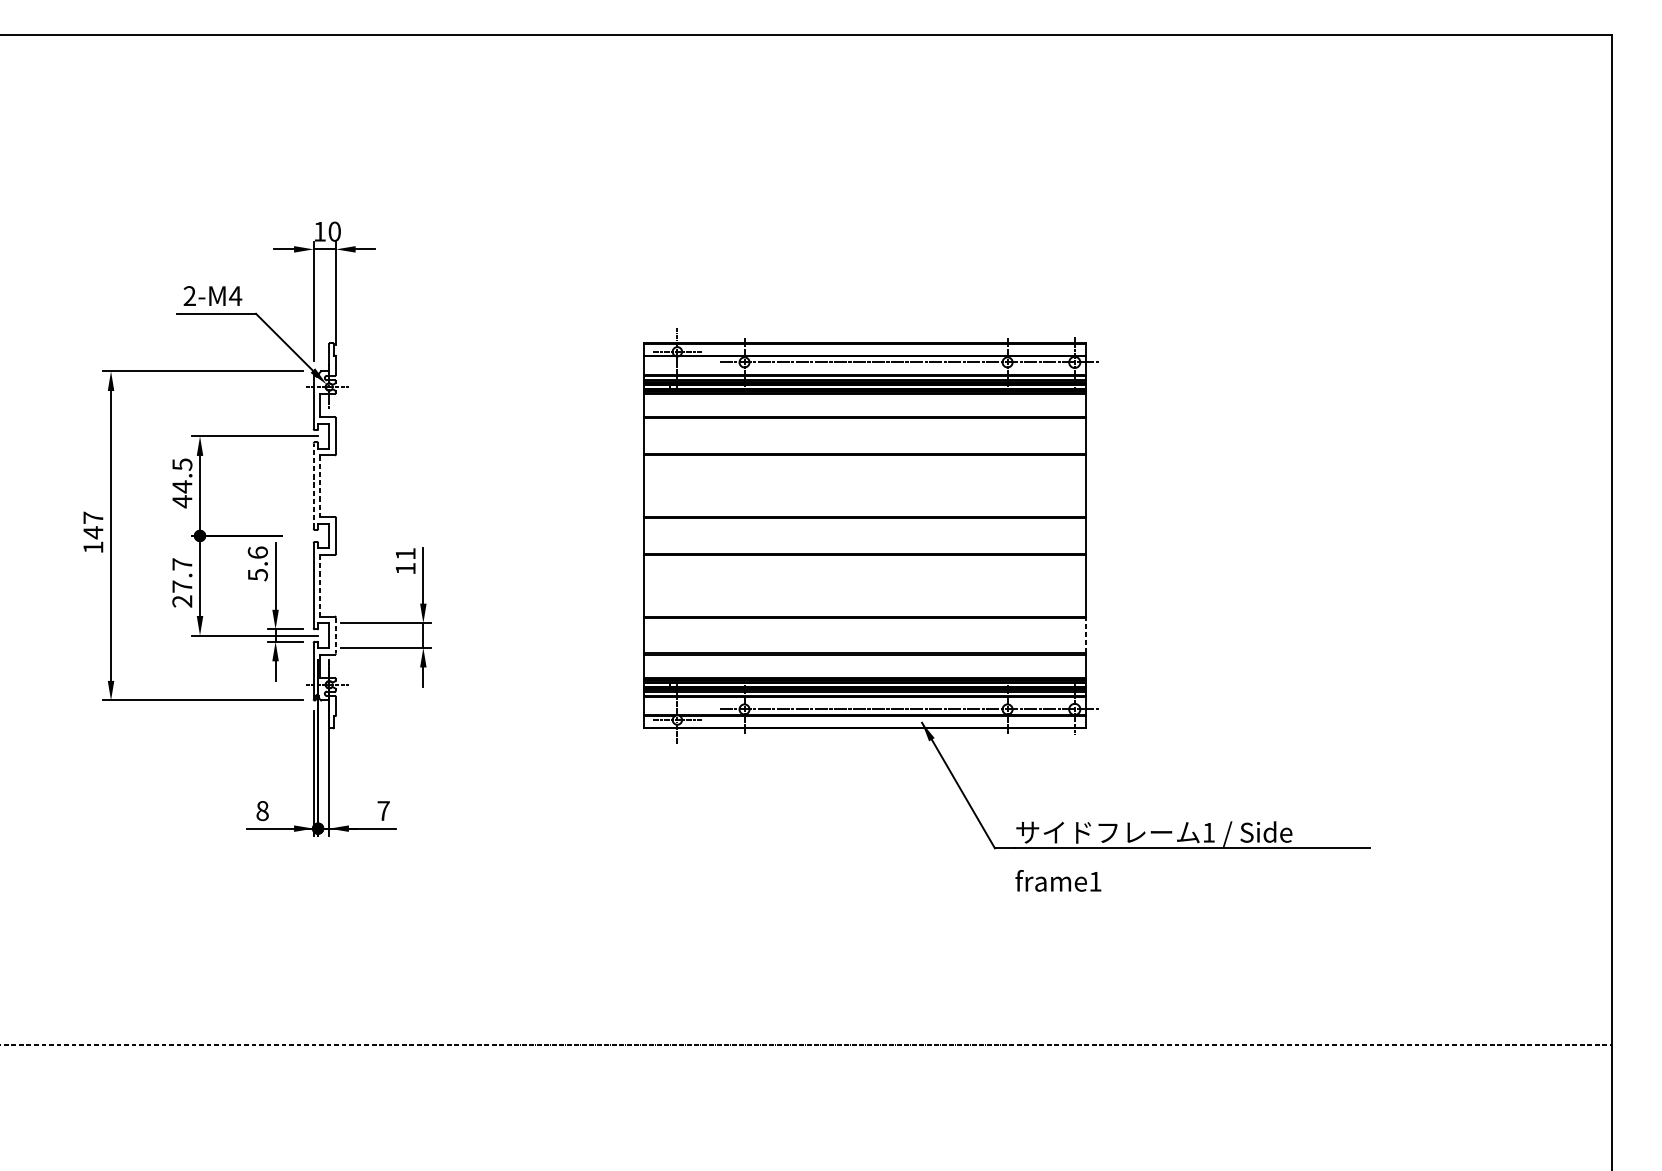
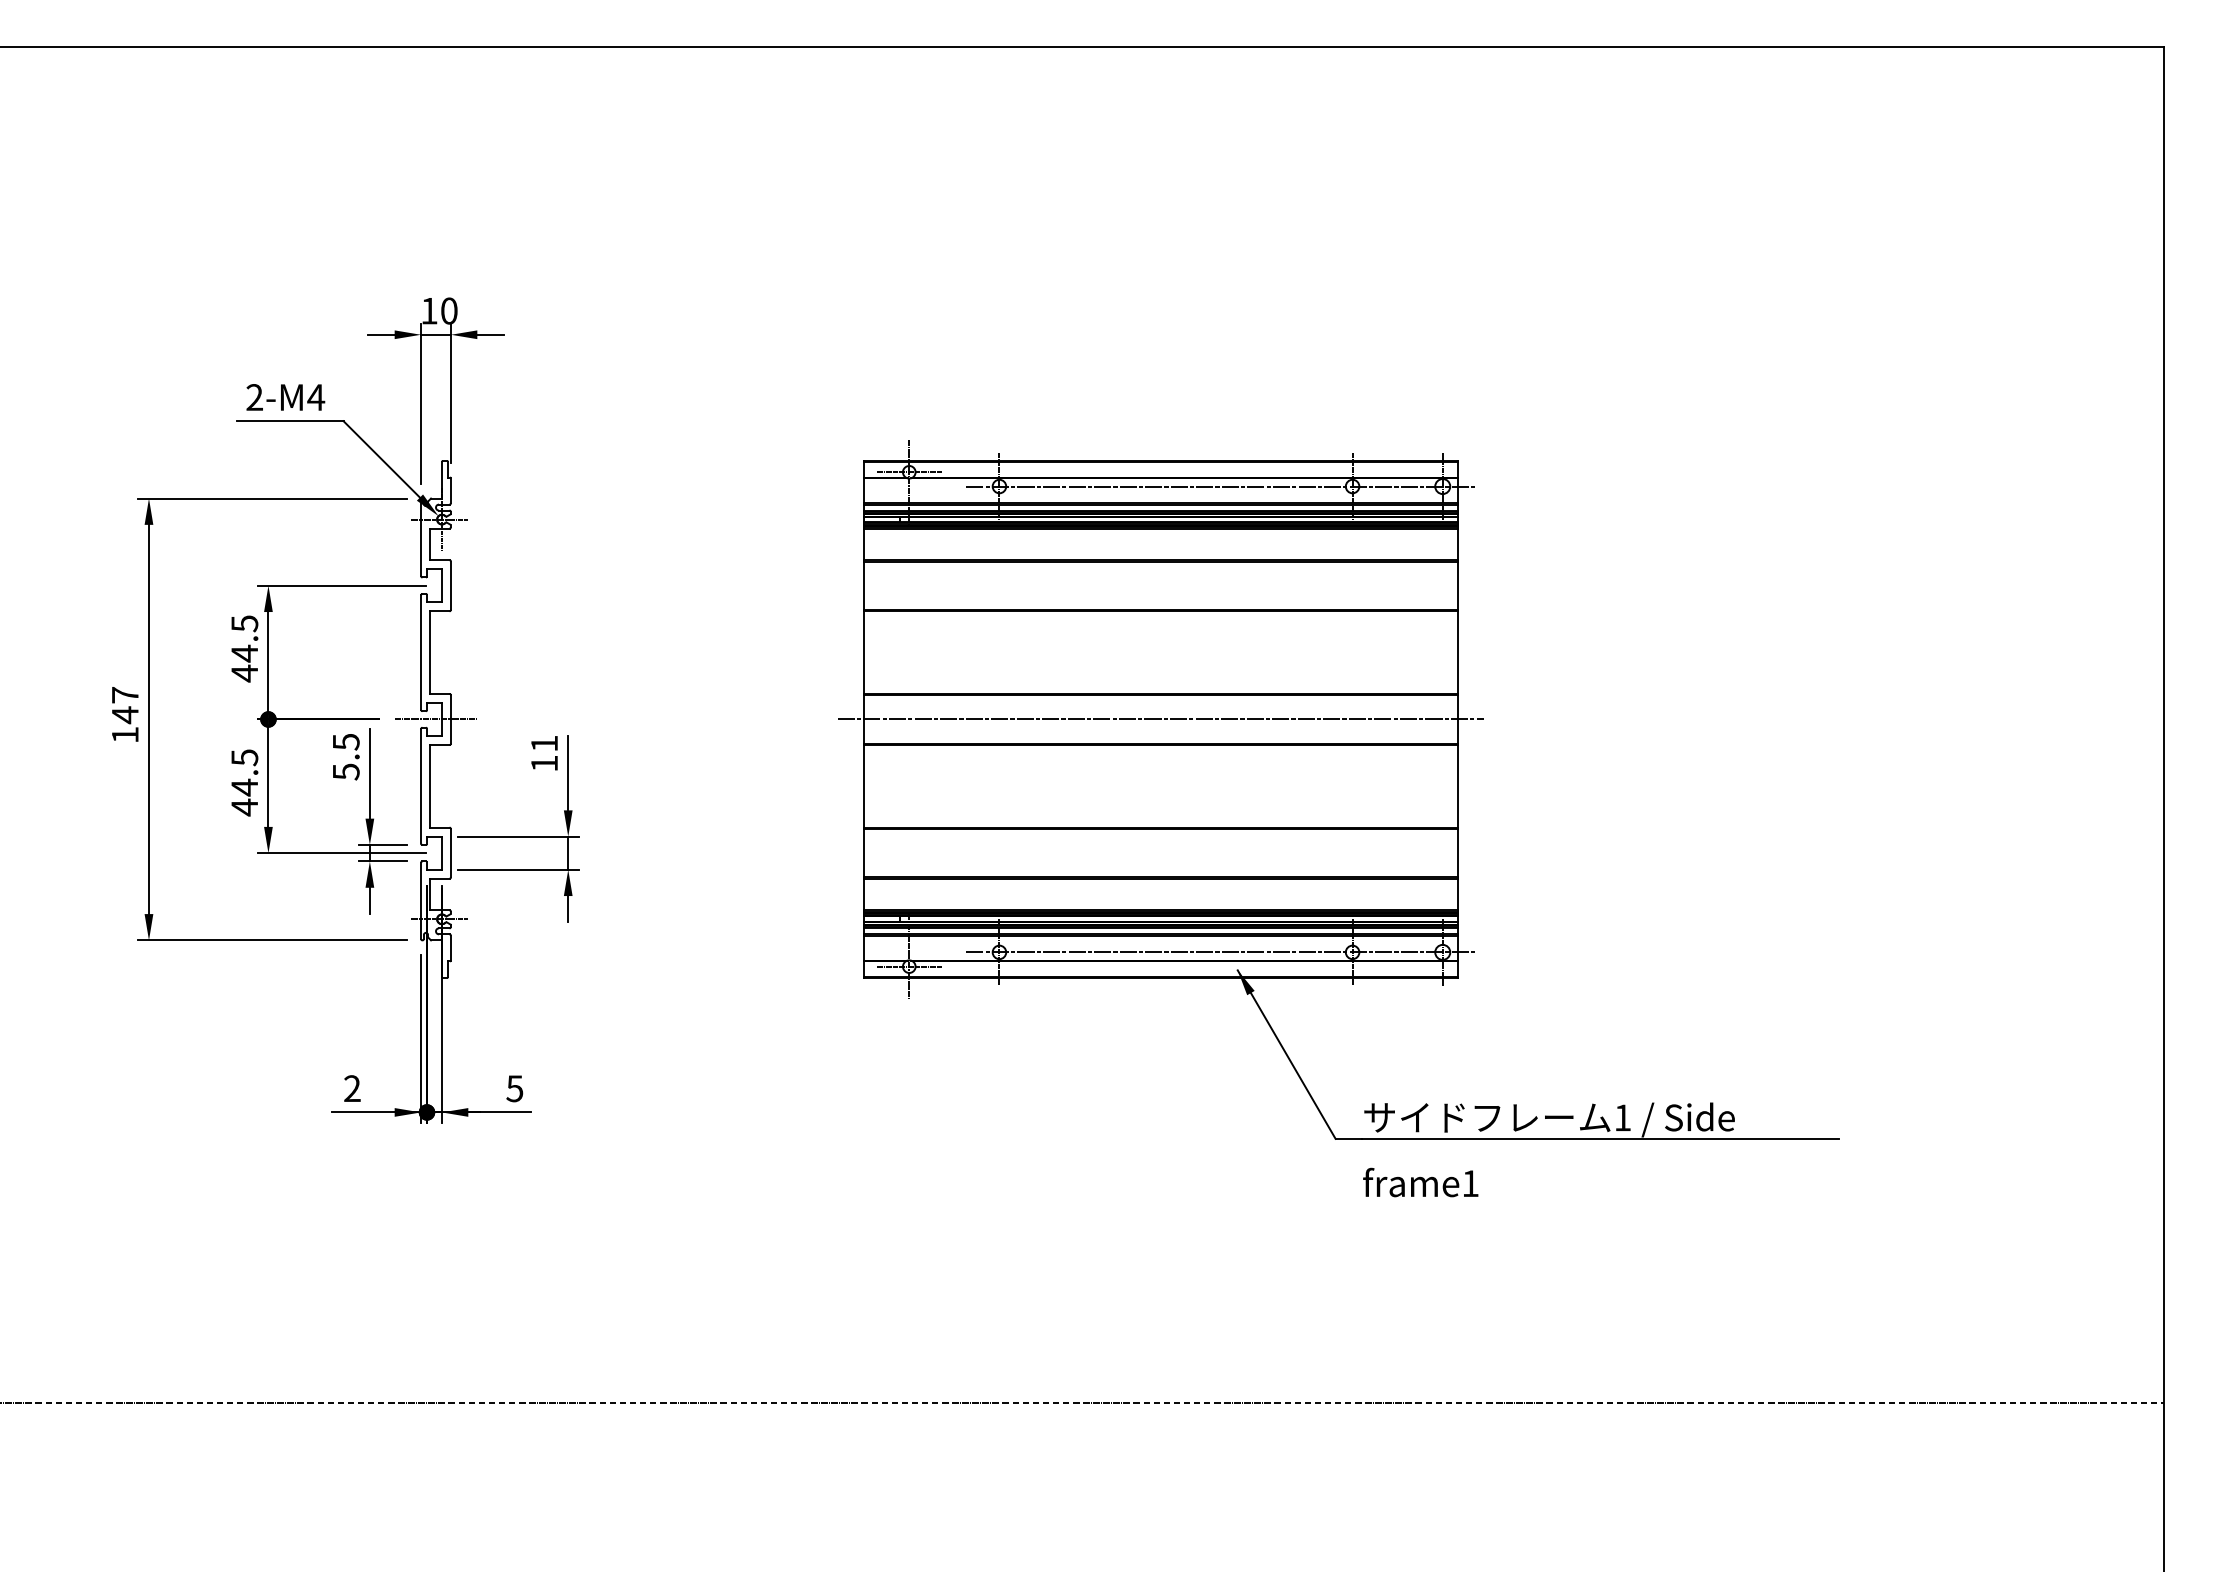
line: (313, 486) -> (420, 652), dashed -> solid
line: (319, 486) -> (429, 653), dashed -> solid
line: (324, 535) -> (435, 719), added
line: (864, 535) -> (1160, 719), added
text: (257, 552) -> (345, 741), 5.6 -> 5.5
text: (182, 582) -> (244, 782), 27.7 -> 44.5
line: (319, 585) -> (429, 786), dashed -> solid
line: (336, 635) -> (451, 853), dashed -> solid
line: (1085, 635) -> (1457, 852), dashed -> solid
text: (262, 810) -> (352, 1088), 8 -> 2
text: (383, 810) -> (514, 1088), 7 -> 5

